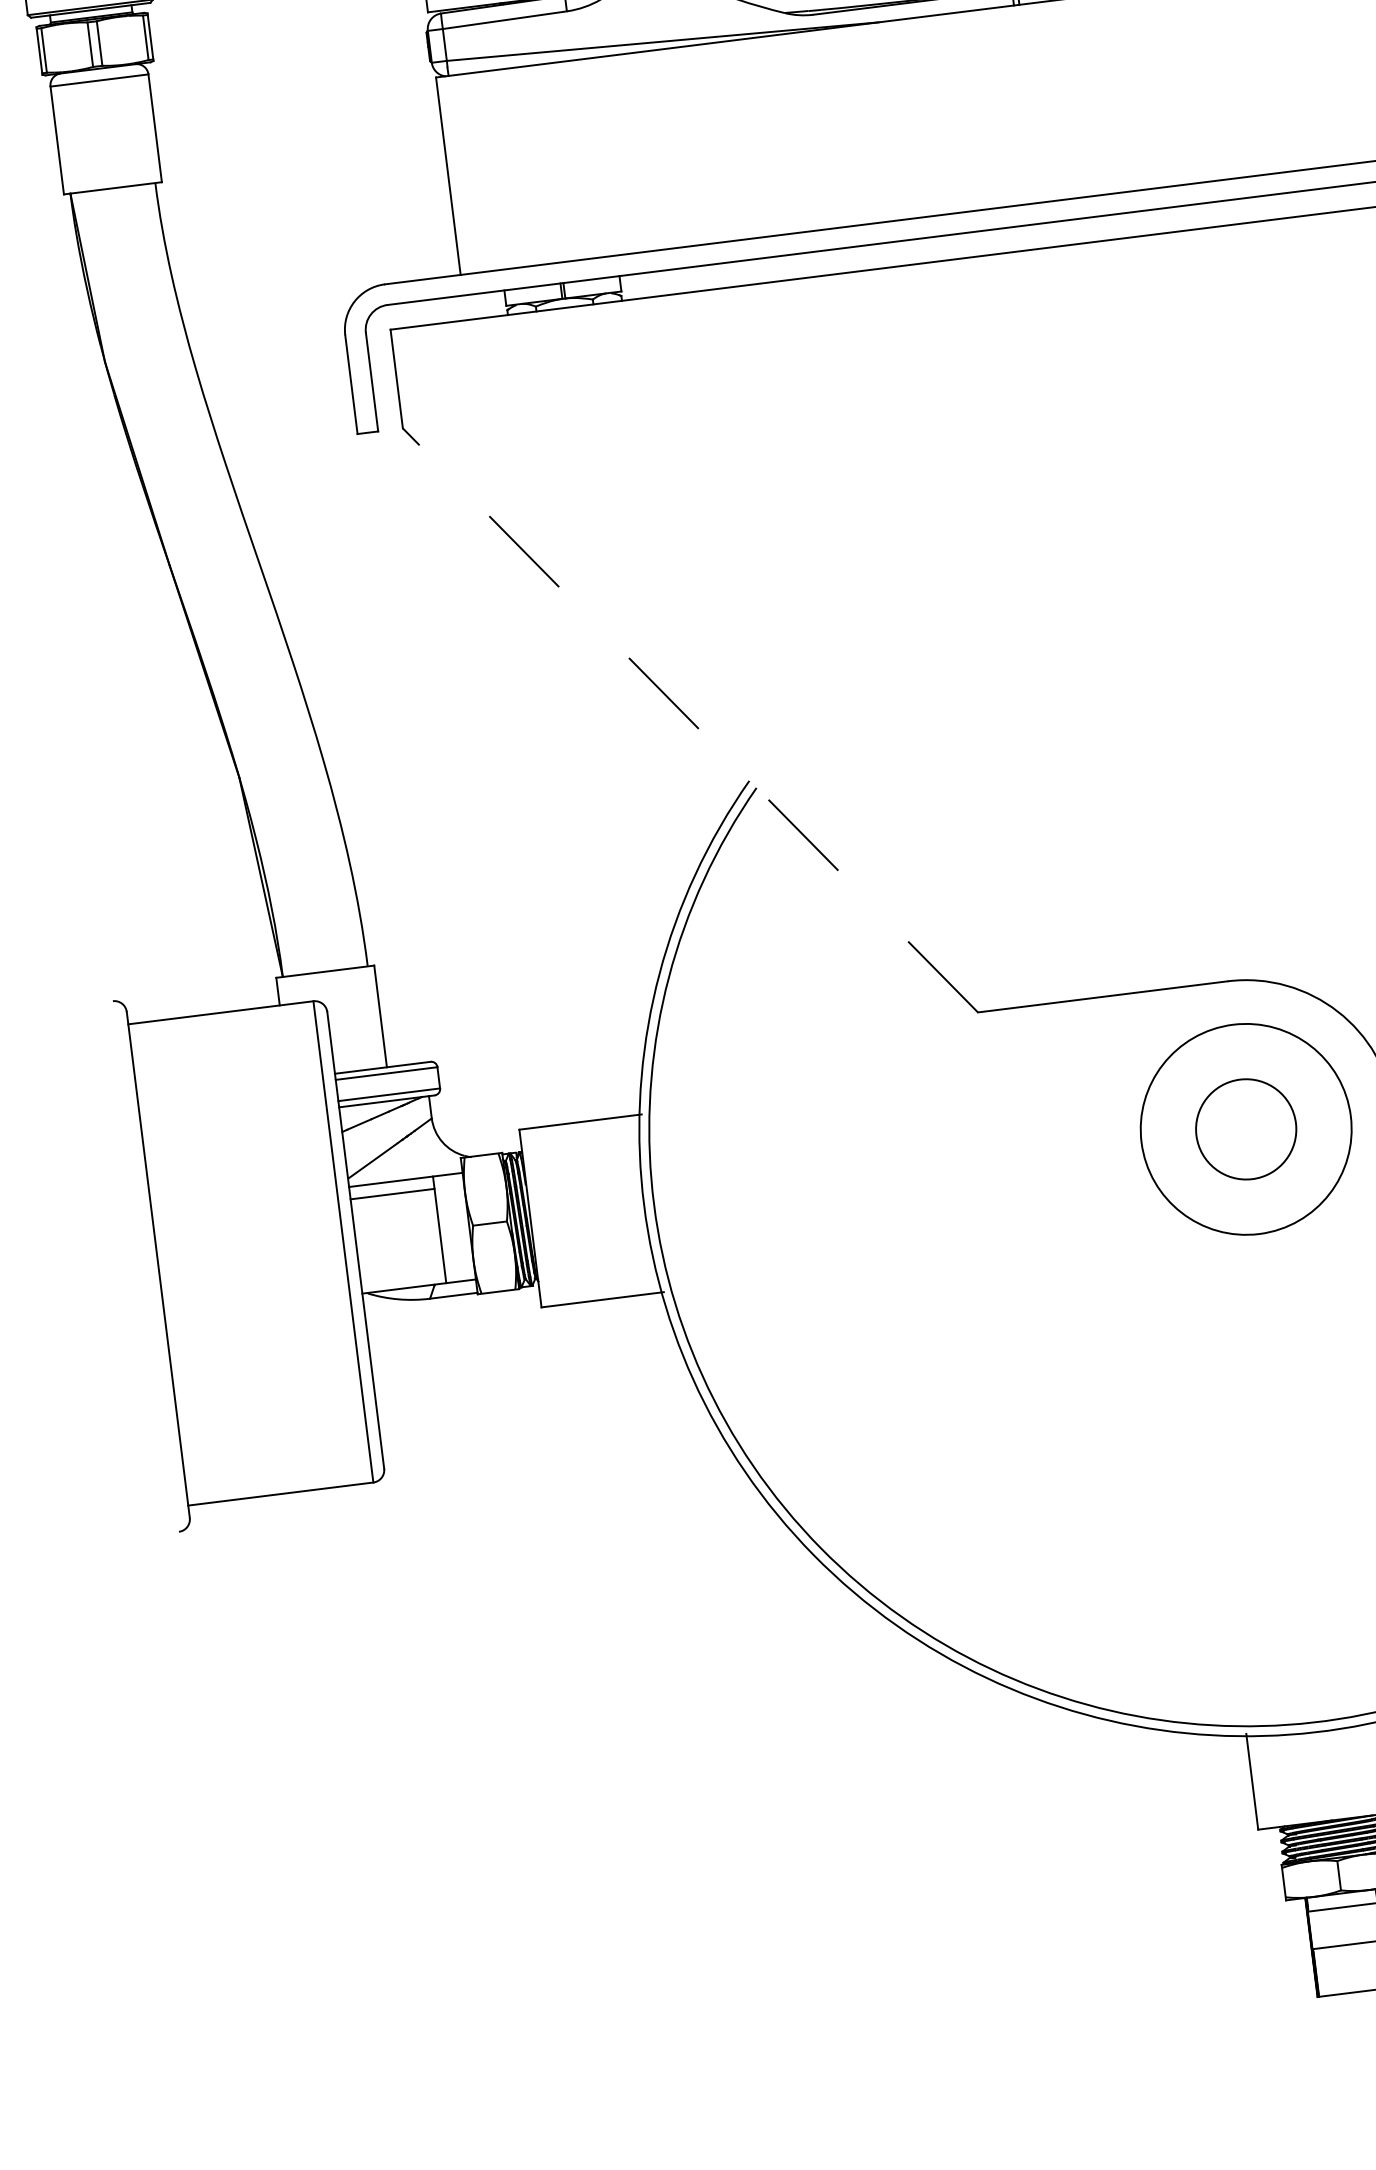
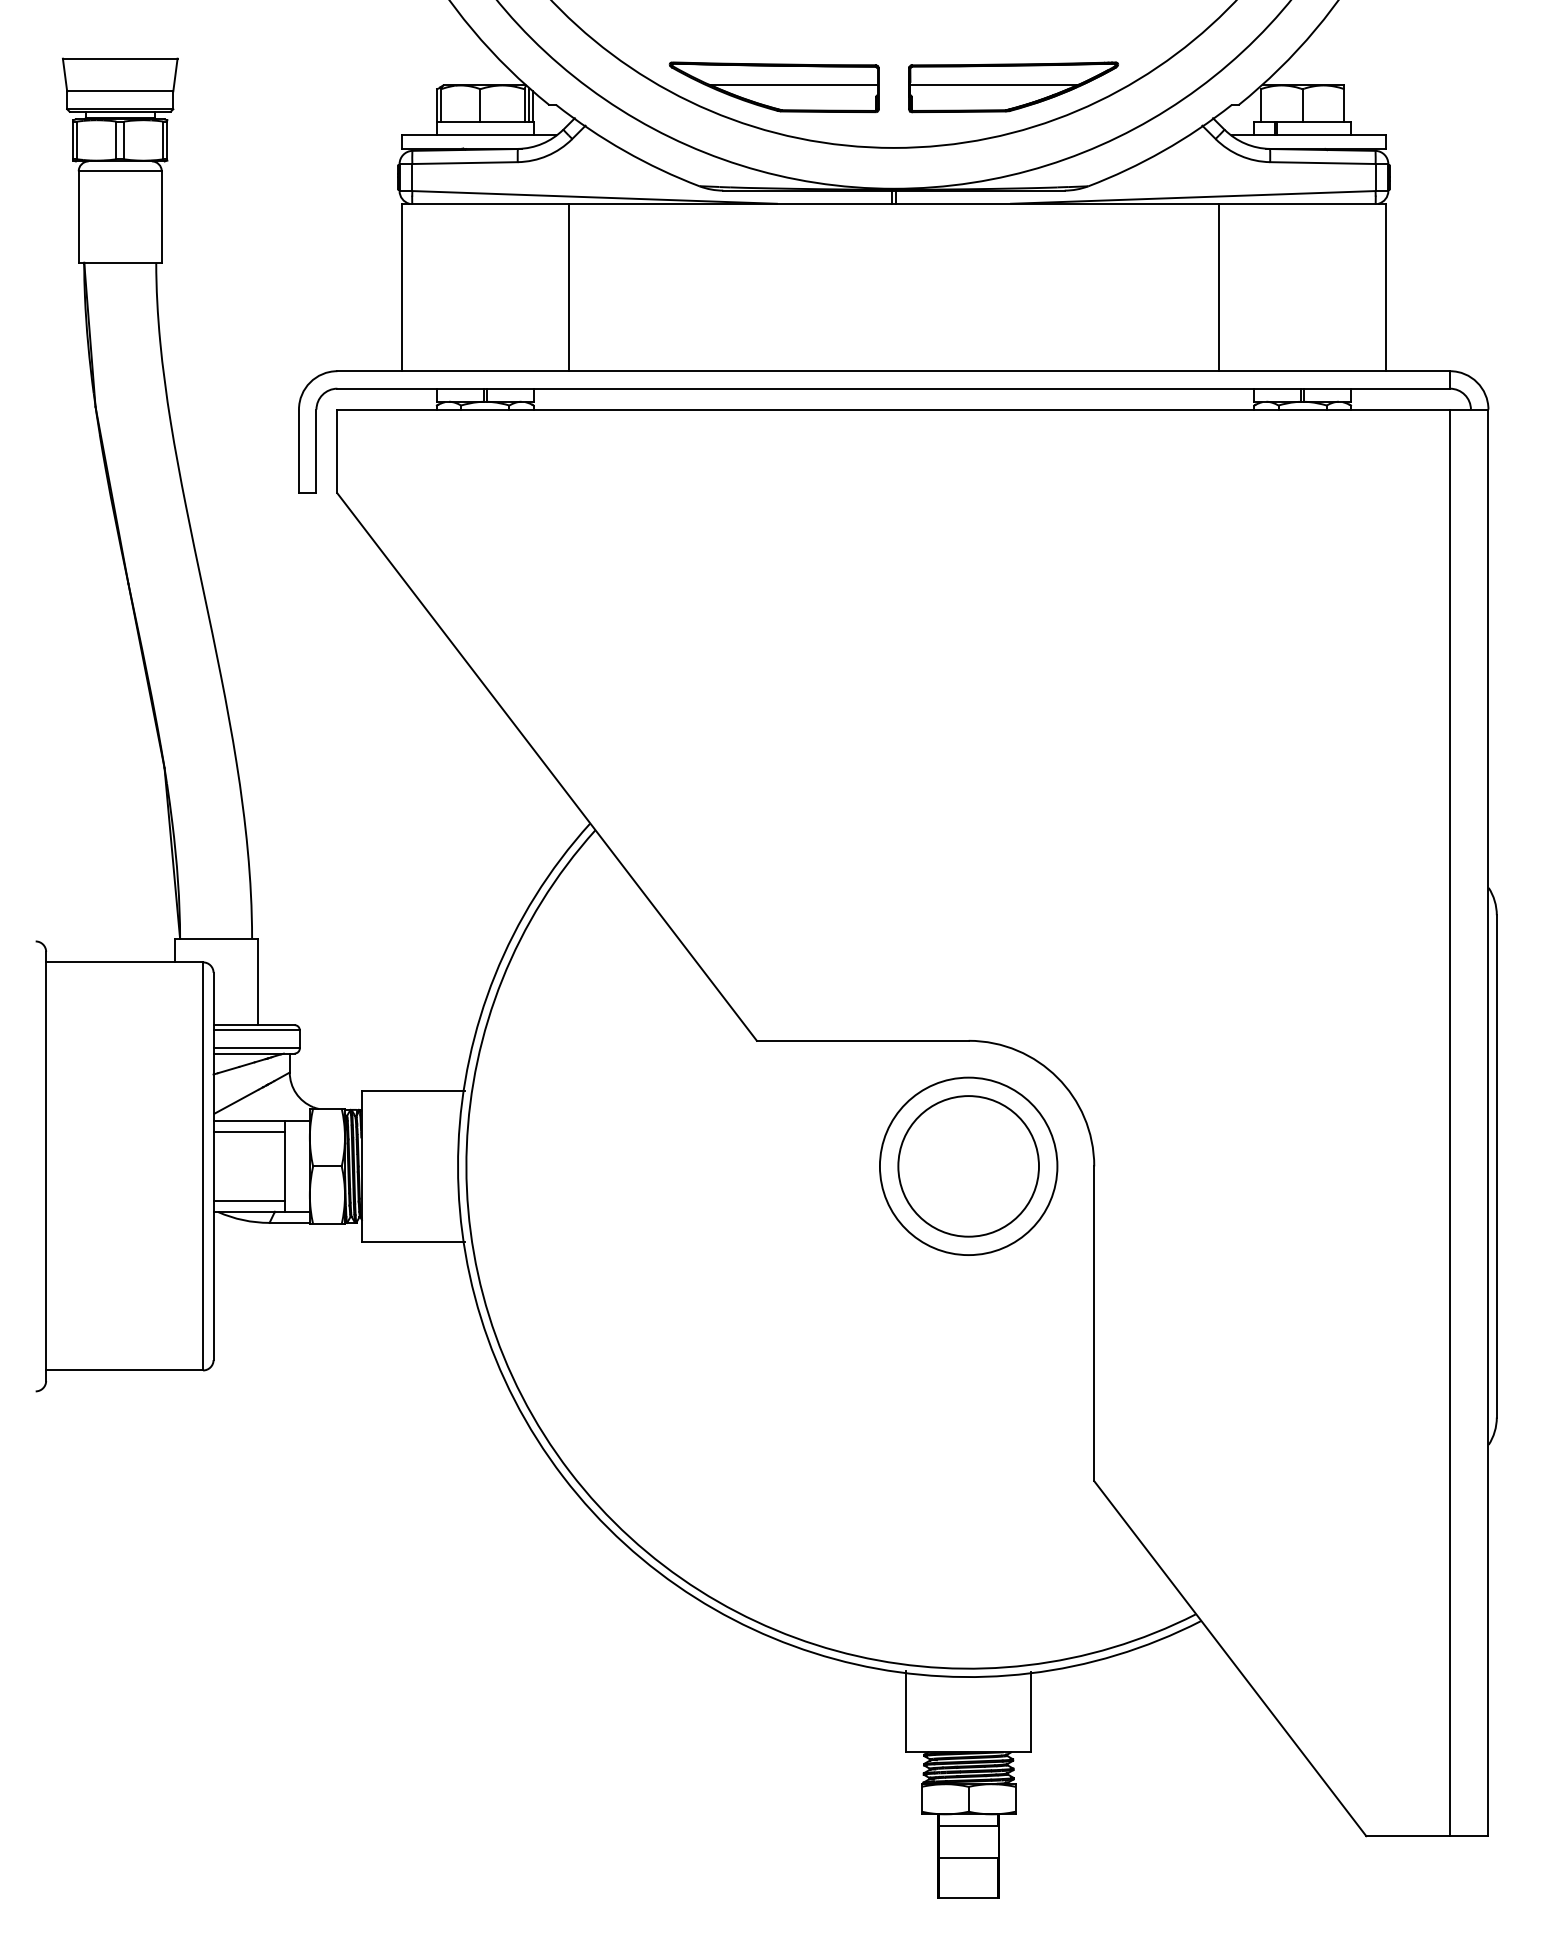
line: (646, 151) -> (569, 287), added
line: (690, 720) -> (547, 767), dashed -> solid
circle: (1246, 1129) -> (968, 1166), size x1.67
line: (402, 1276) -> (248, 1201), added

